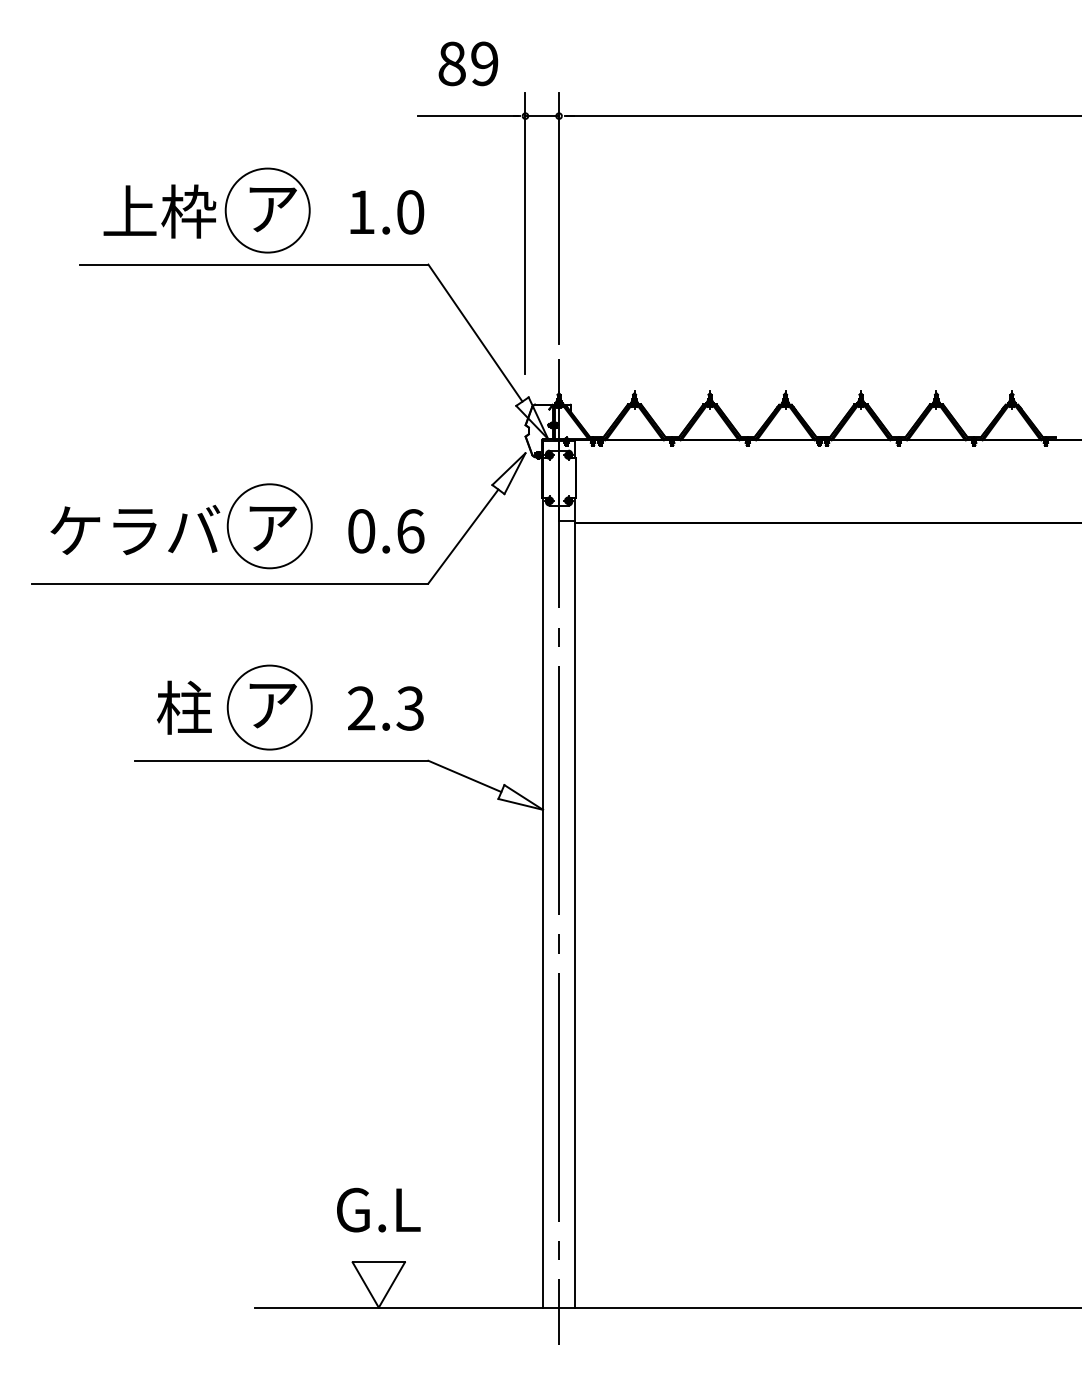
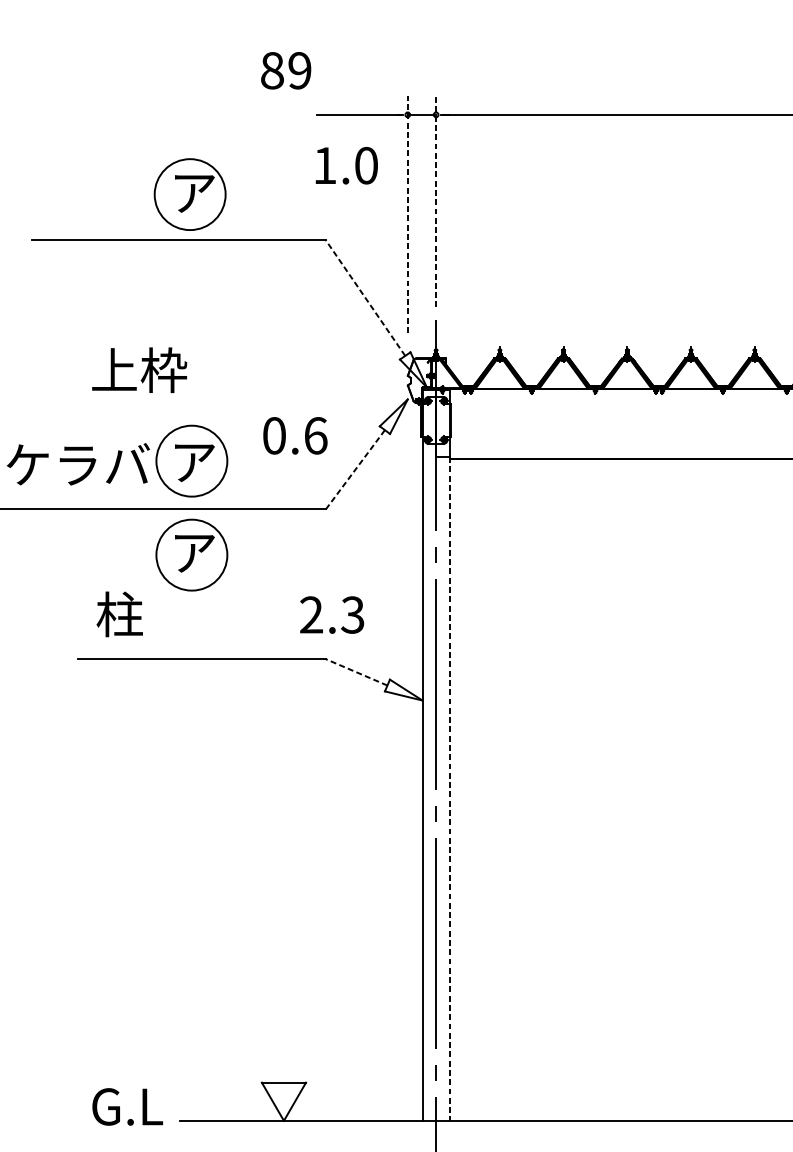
text: (468, 63) -> (286, 70), moved
text: (159, 211) -> (139, 370), moved
text: (387, 212) -> (347, 165), moved
line: (559, 218) -> (436, 201), solid -> dashed
line: (525, 233) -> (407, 213), solid -> dashed
line: (475, 332) -> (365, 297), solid -> dashed
text: (386, 531) -> (295, 436), moved
line: (463, 536) -> (355, 469), solid -> dashed
part: (269, 707) -> (191, 555), moved
text: (385, 708) -> (331, 615), moved
line: (464, 776) -> (356, 672), solid -> dashed
line: (575, 915) -> (450, 789), solid -> dashed
text: (378, 1209) -> (127, 1106), moved

